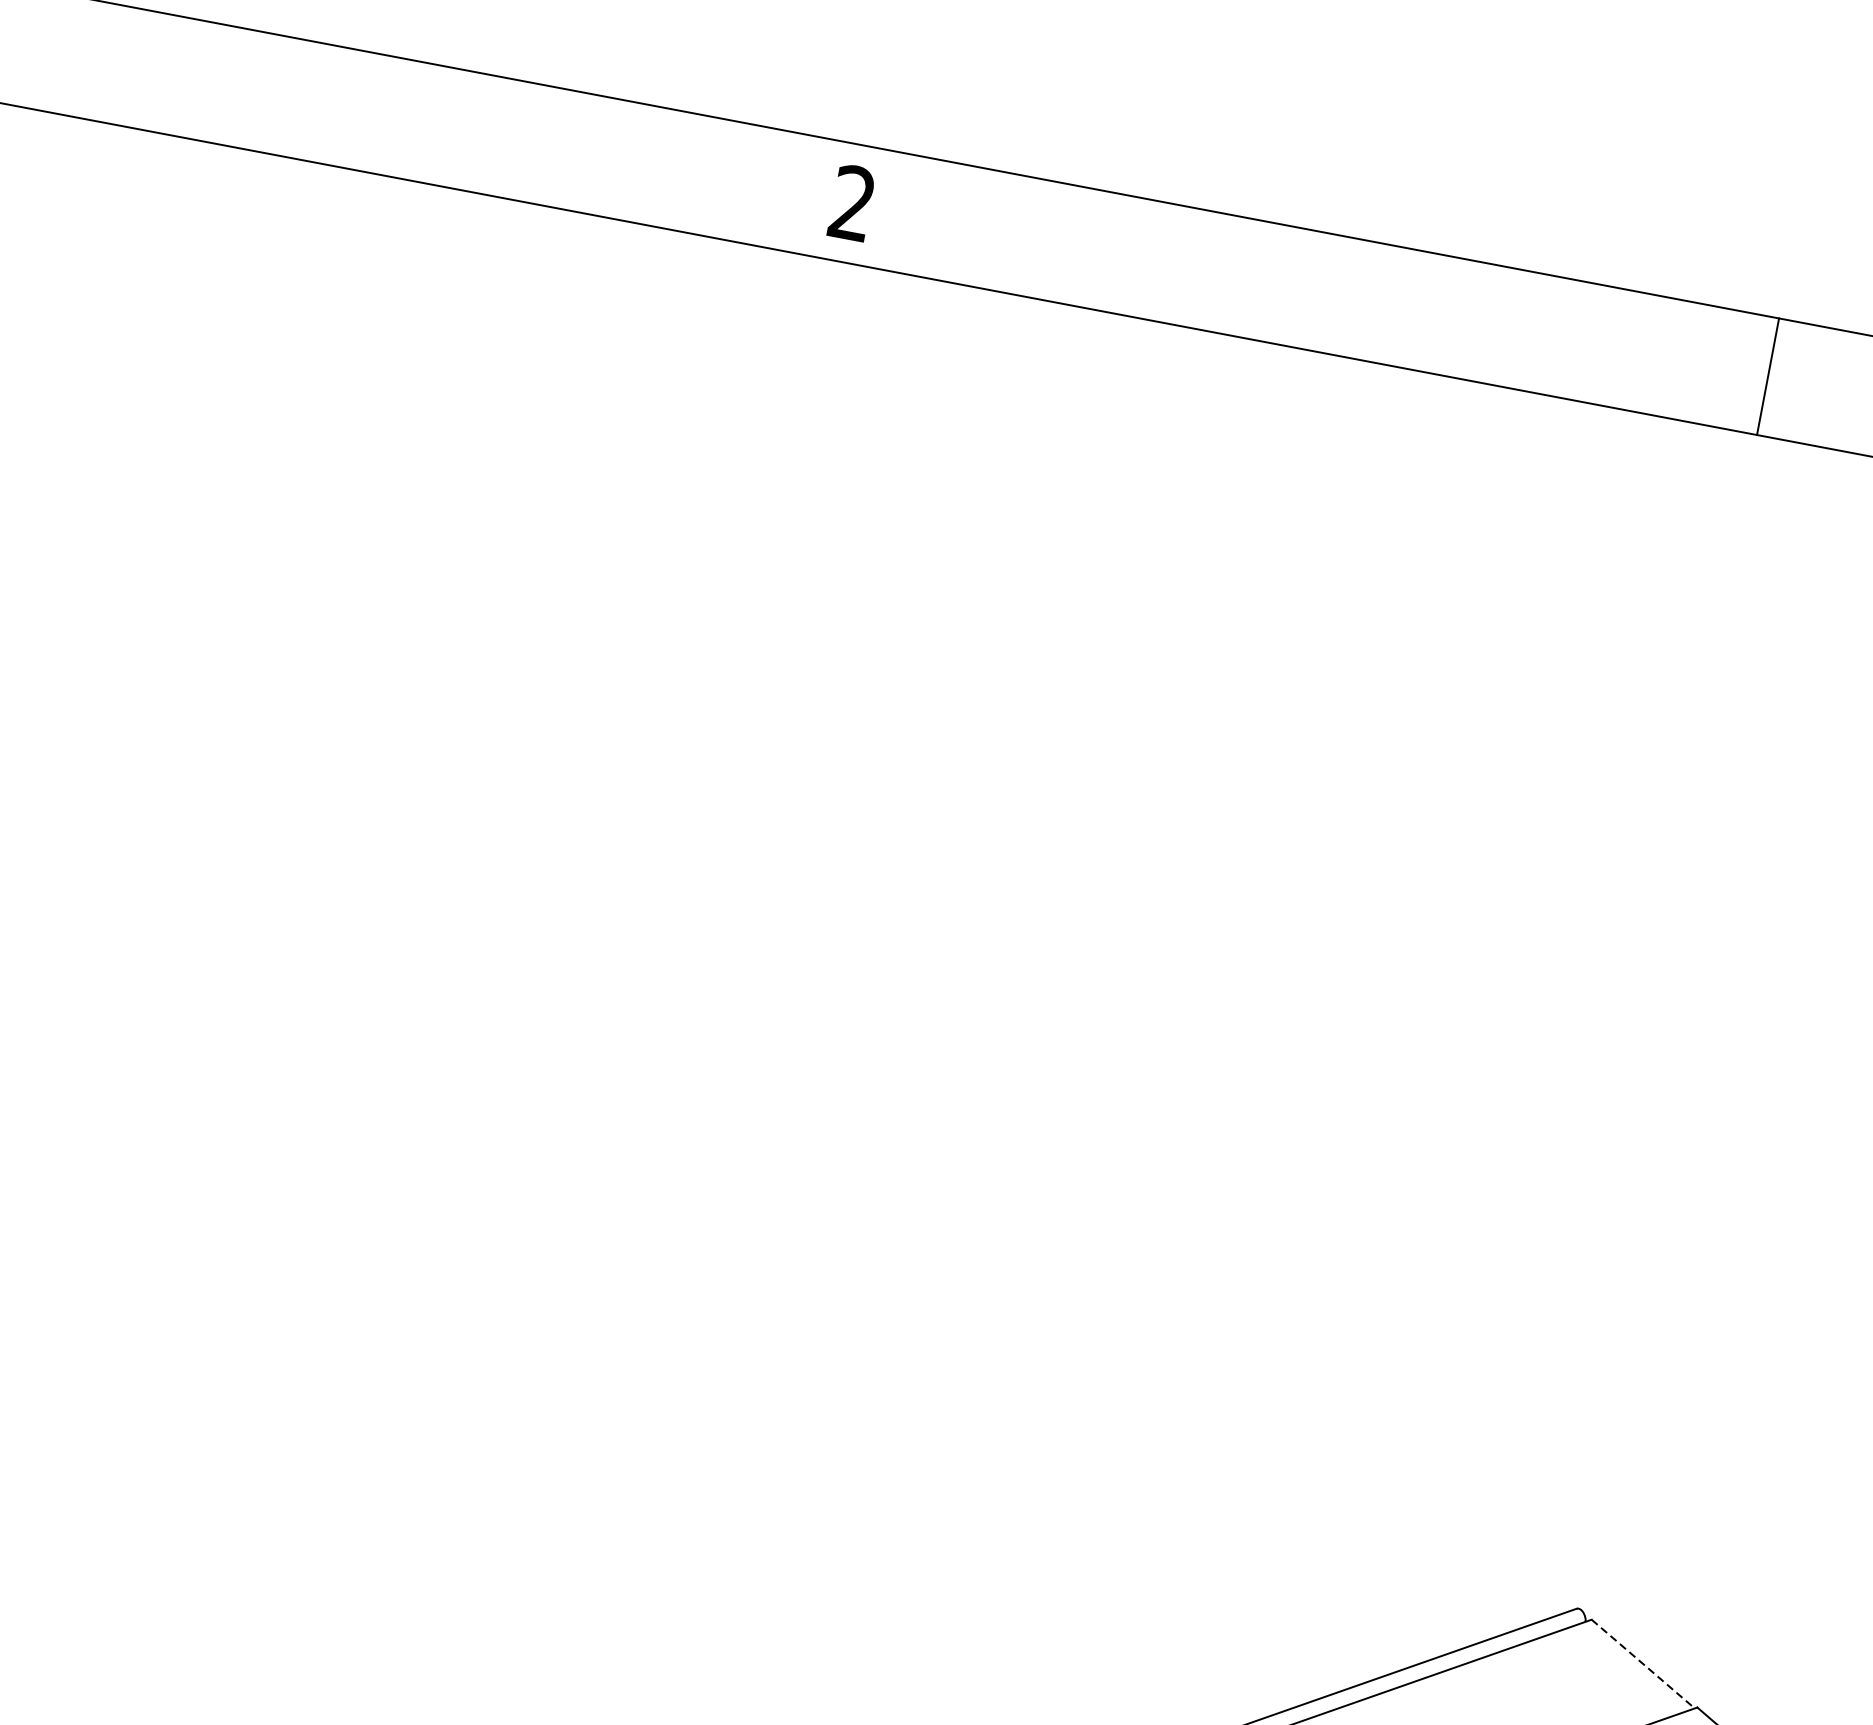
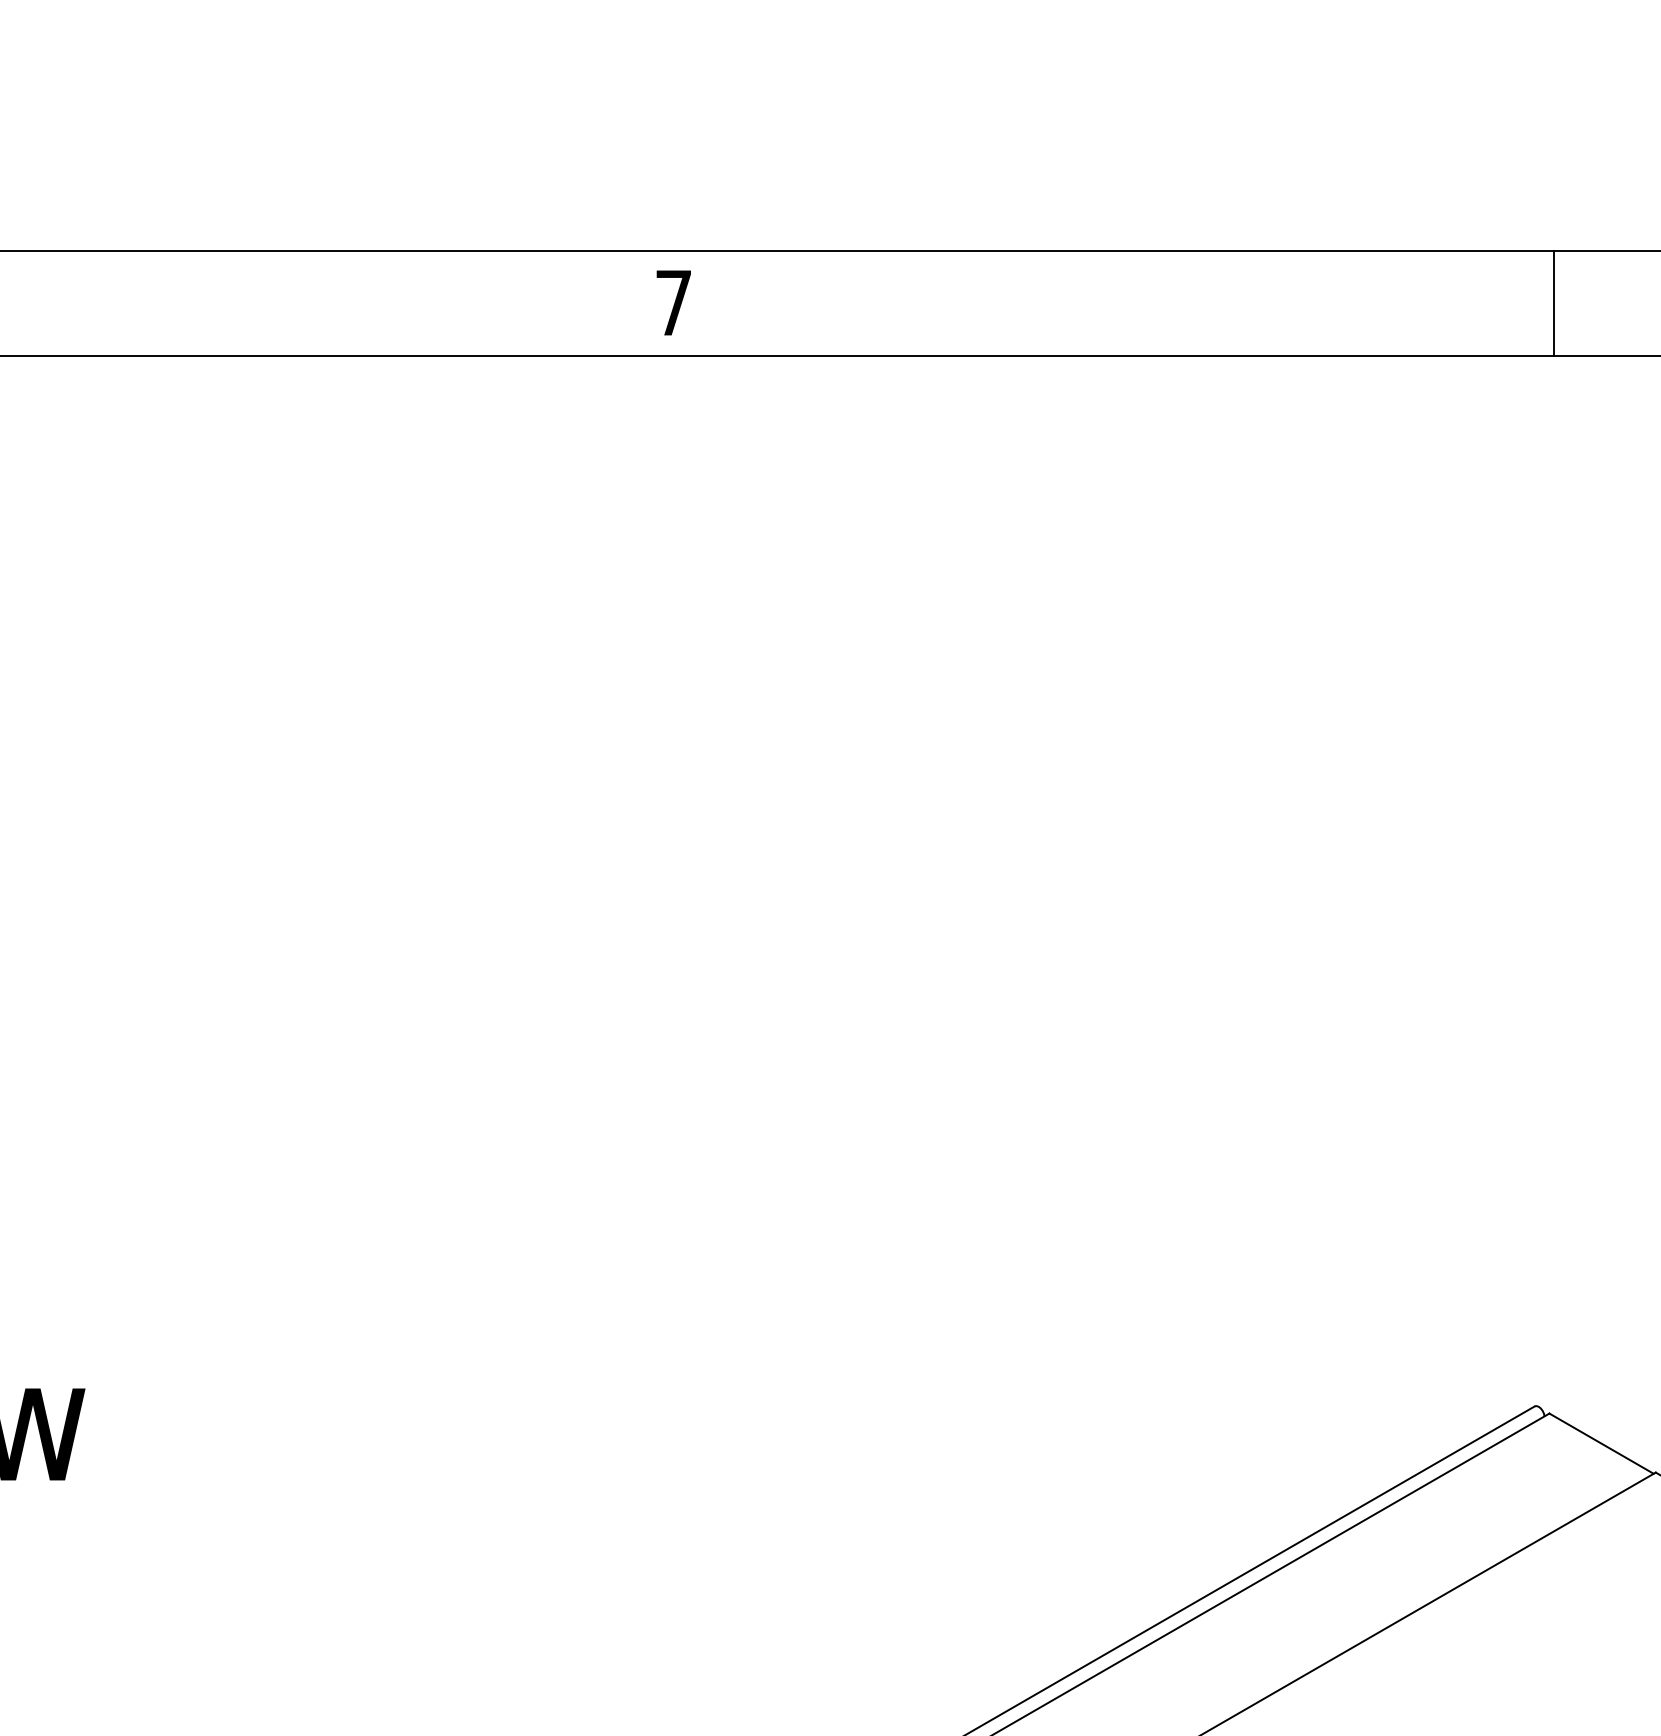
text: (852, 202) -> (673, 302), 2 -> 7
line: (1768, 375) -> (1553, 302), moved
line: (1644, 1664) -> (1602, 1443), dashed -> solid

